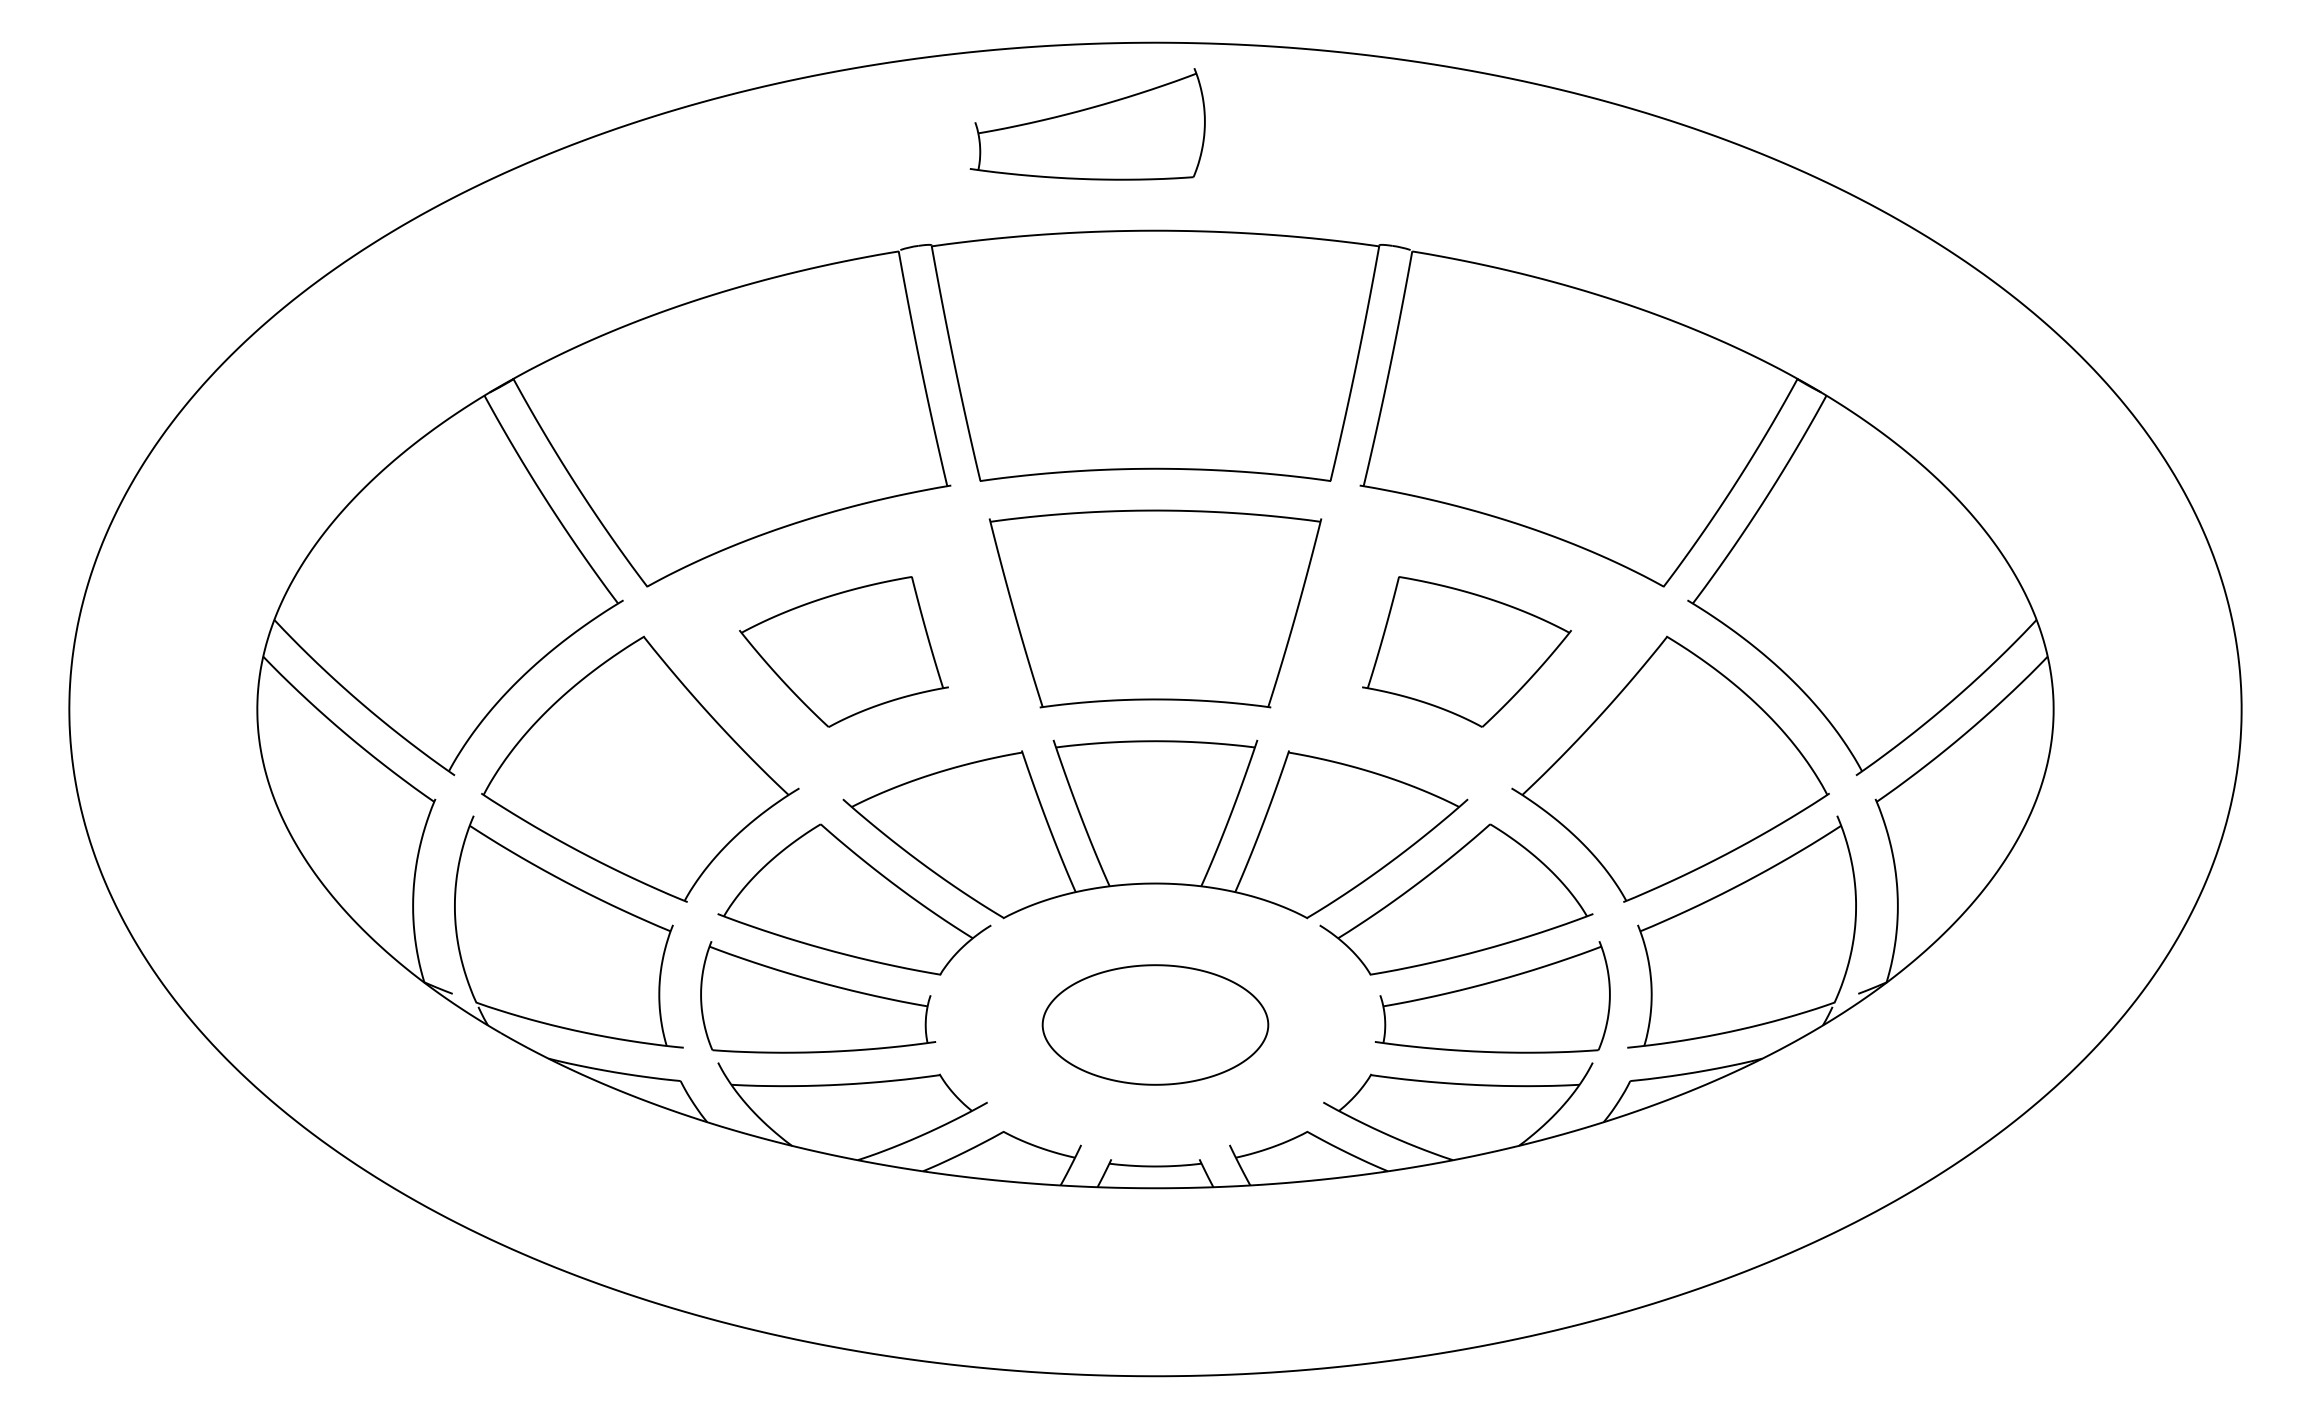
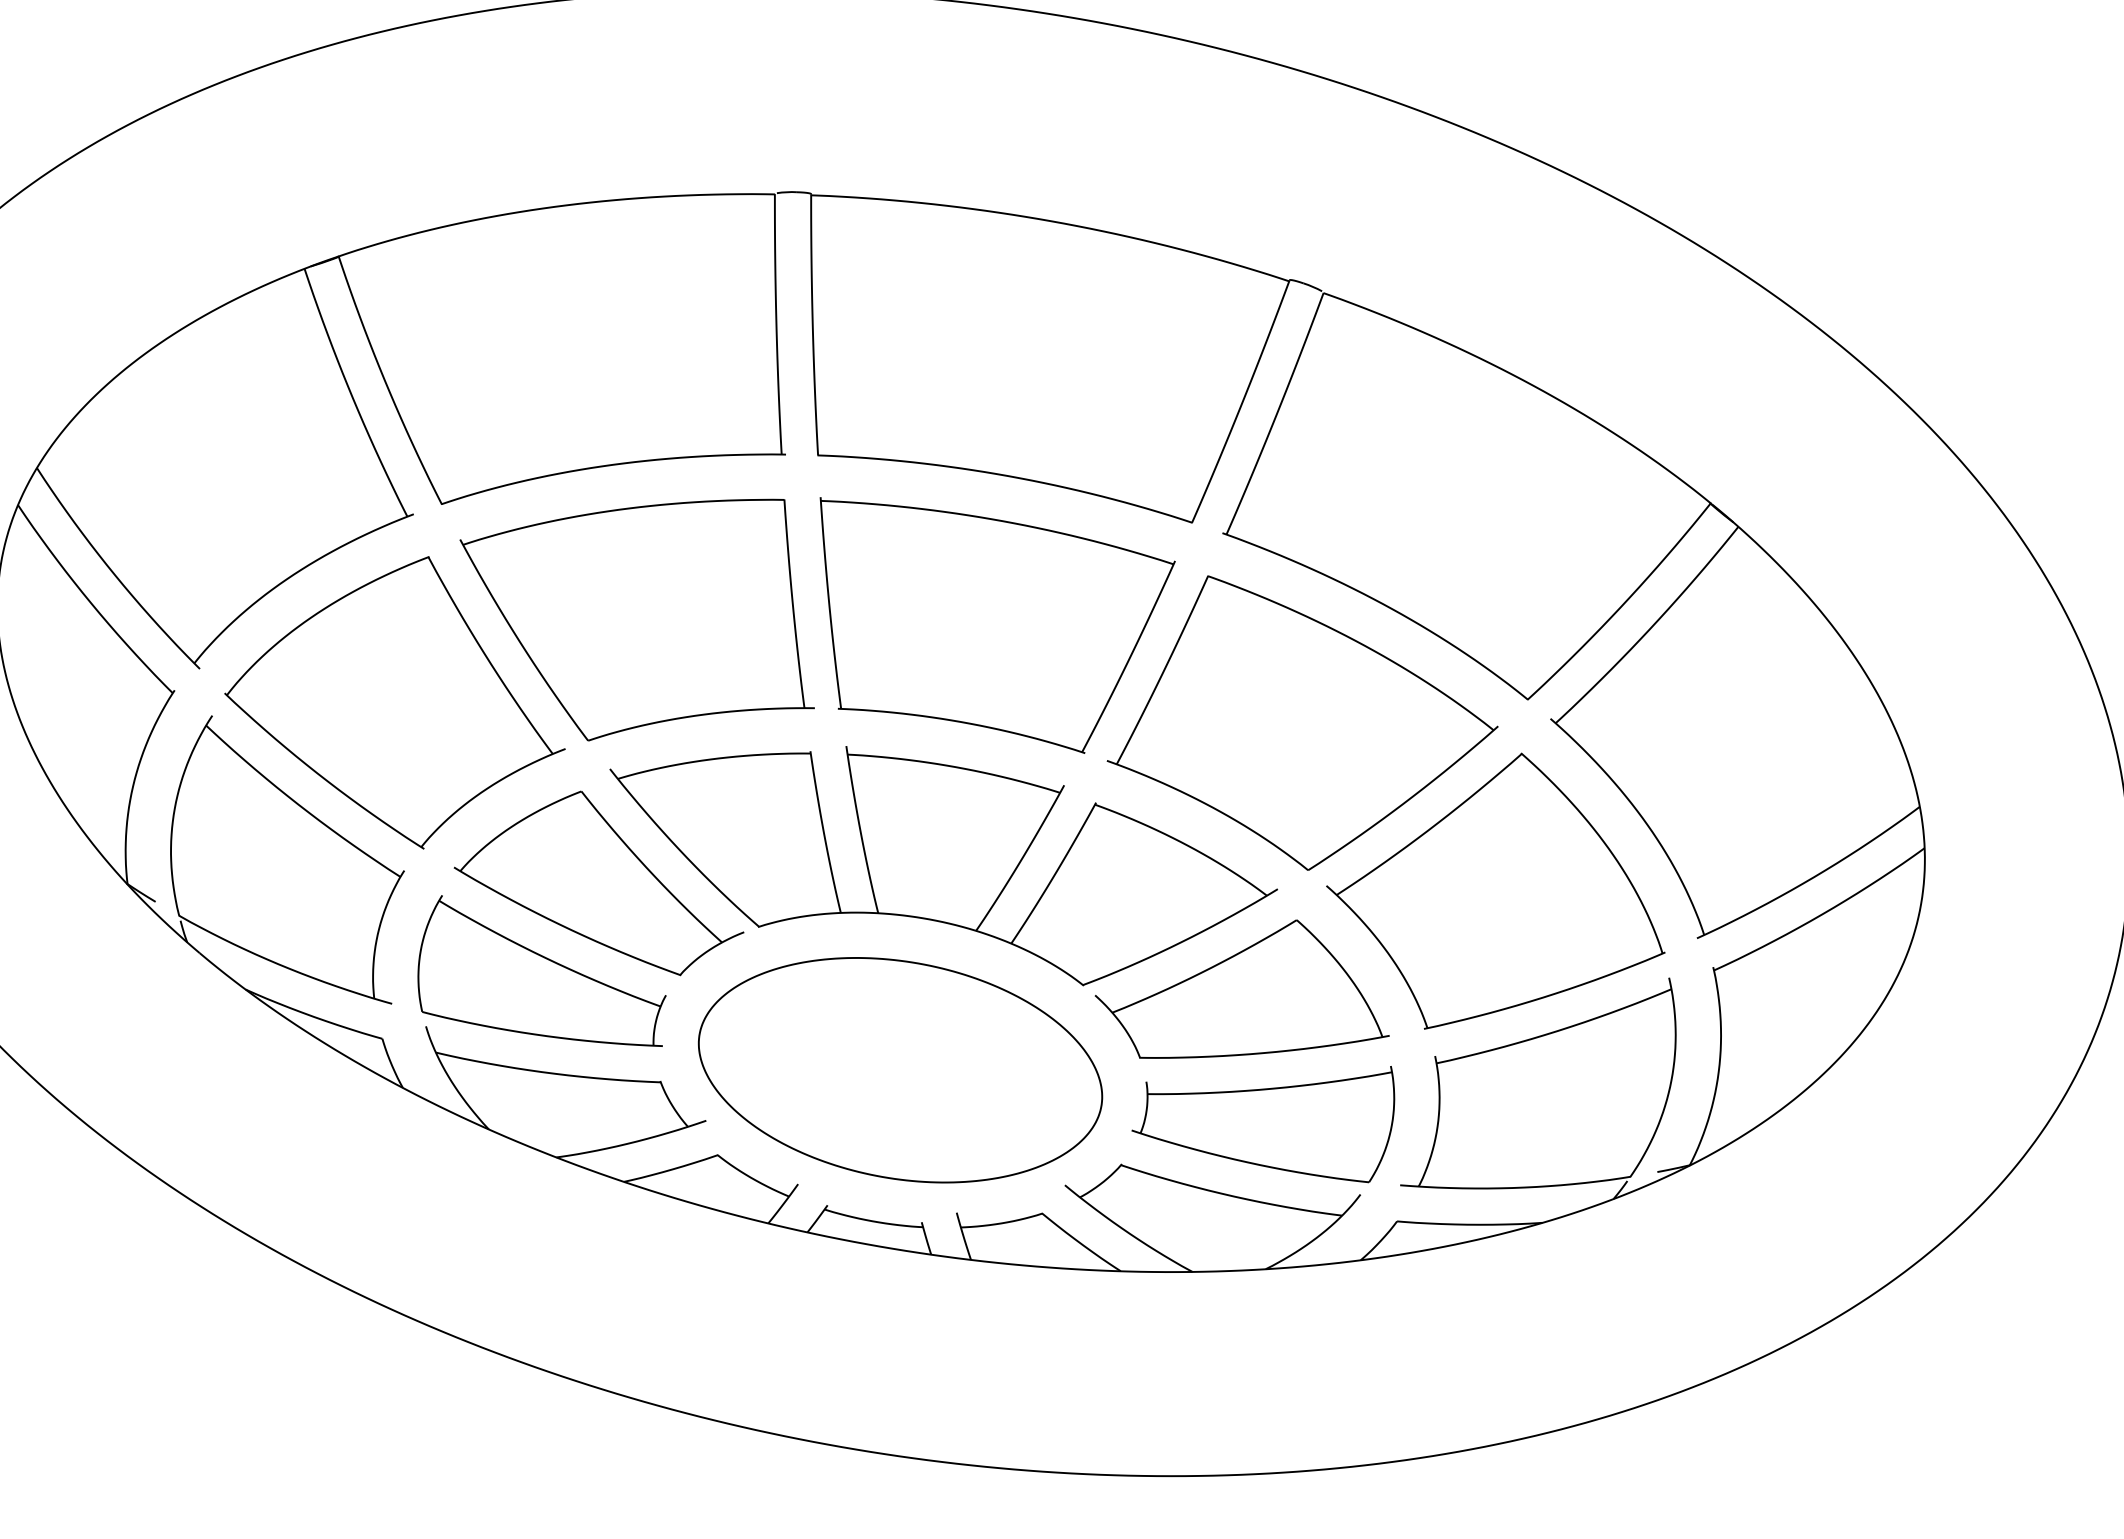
part: (1087, 124) -> (1000, 95), removed
part: (843, 651) -> (638, 611), size x1.67
part: (1466, 651) -> (1304, 730), size x1.67
part: (1155, 1024) -> (900, 1069), size x1.67

